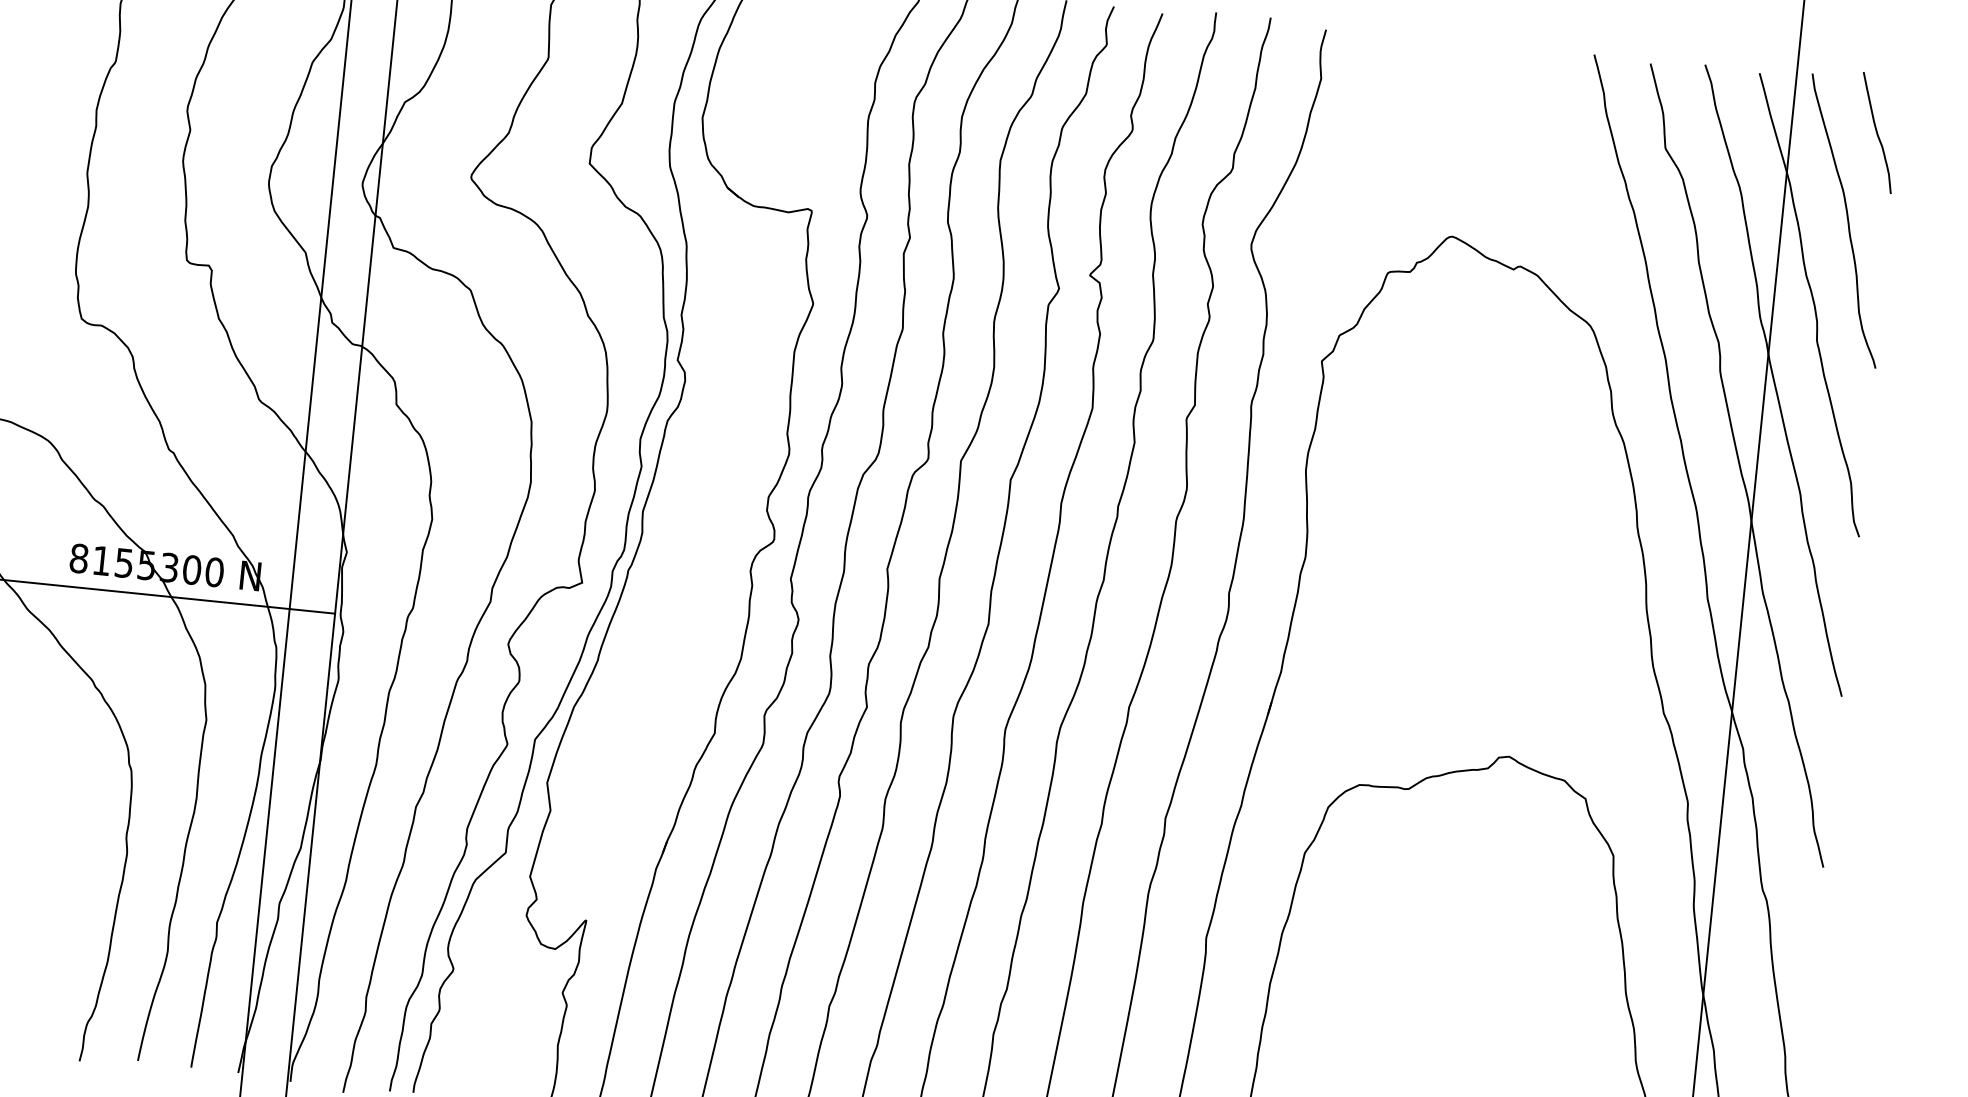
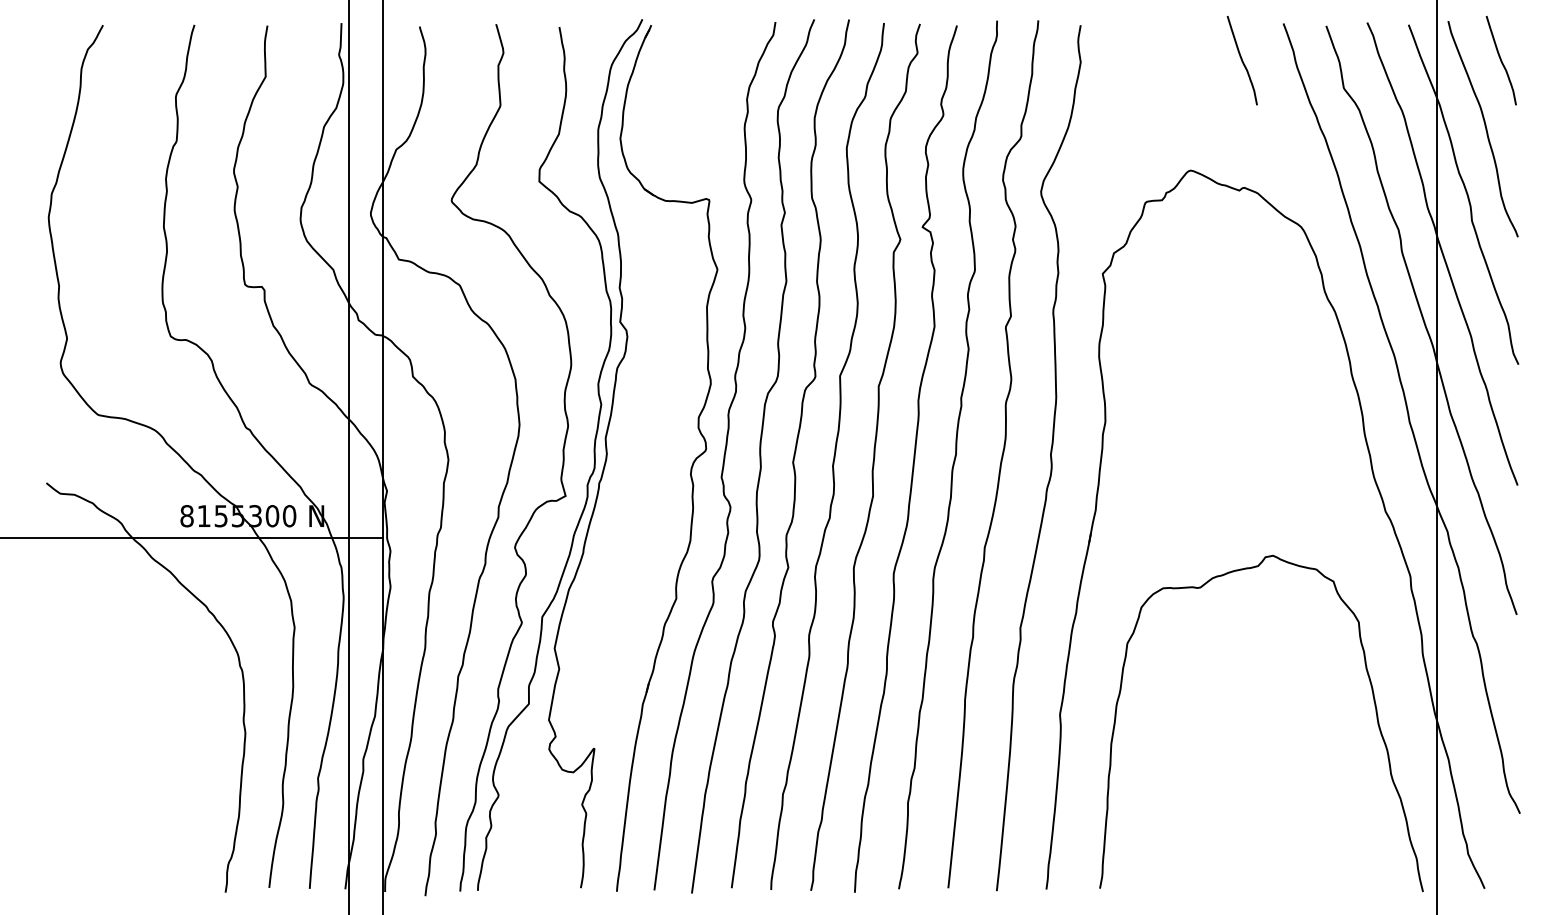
curve: (1533, 97) -> (1241, 60), added

